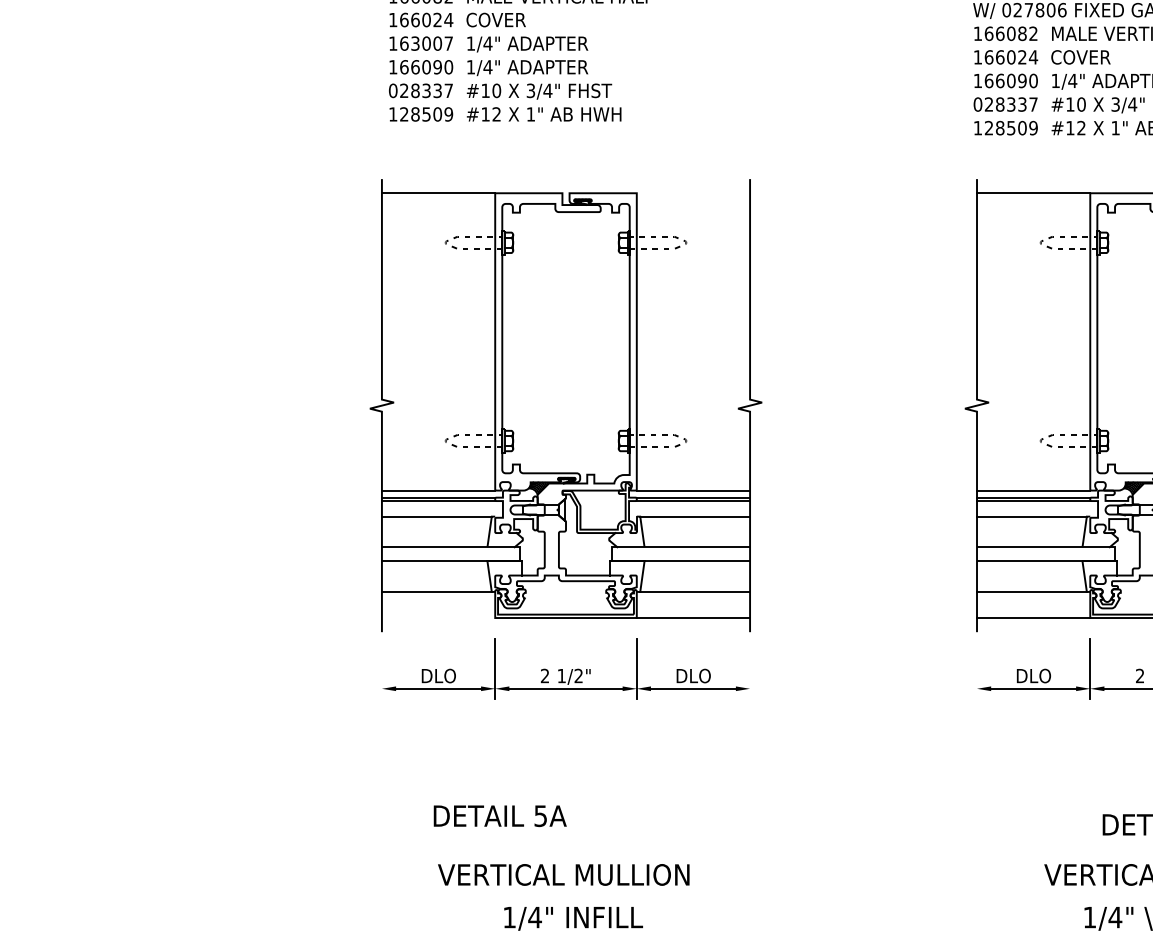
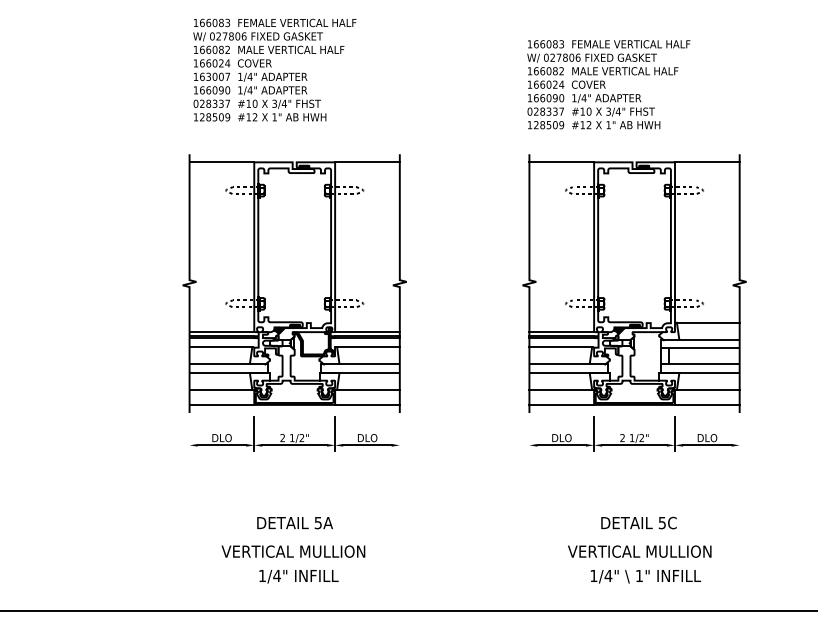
line: (693, 193) -> (367, 162), added
line: (437, 617) -> (221, 404), added
text: (499, 816) -> (294, 523), moved

